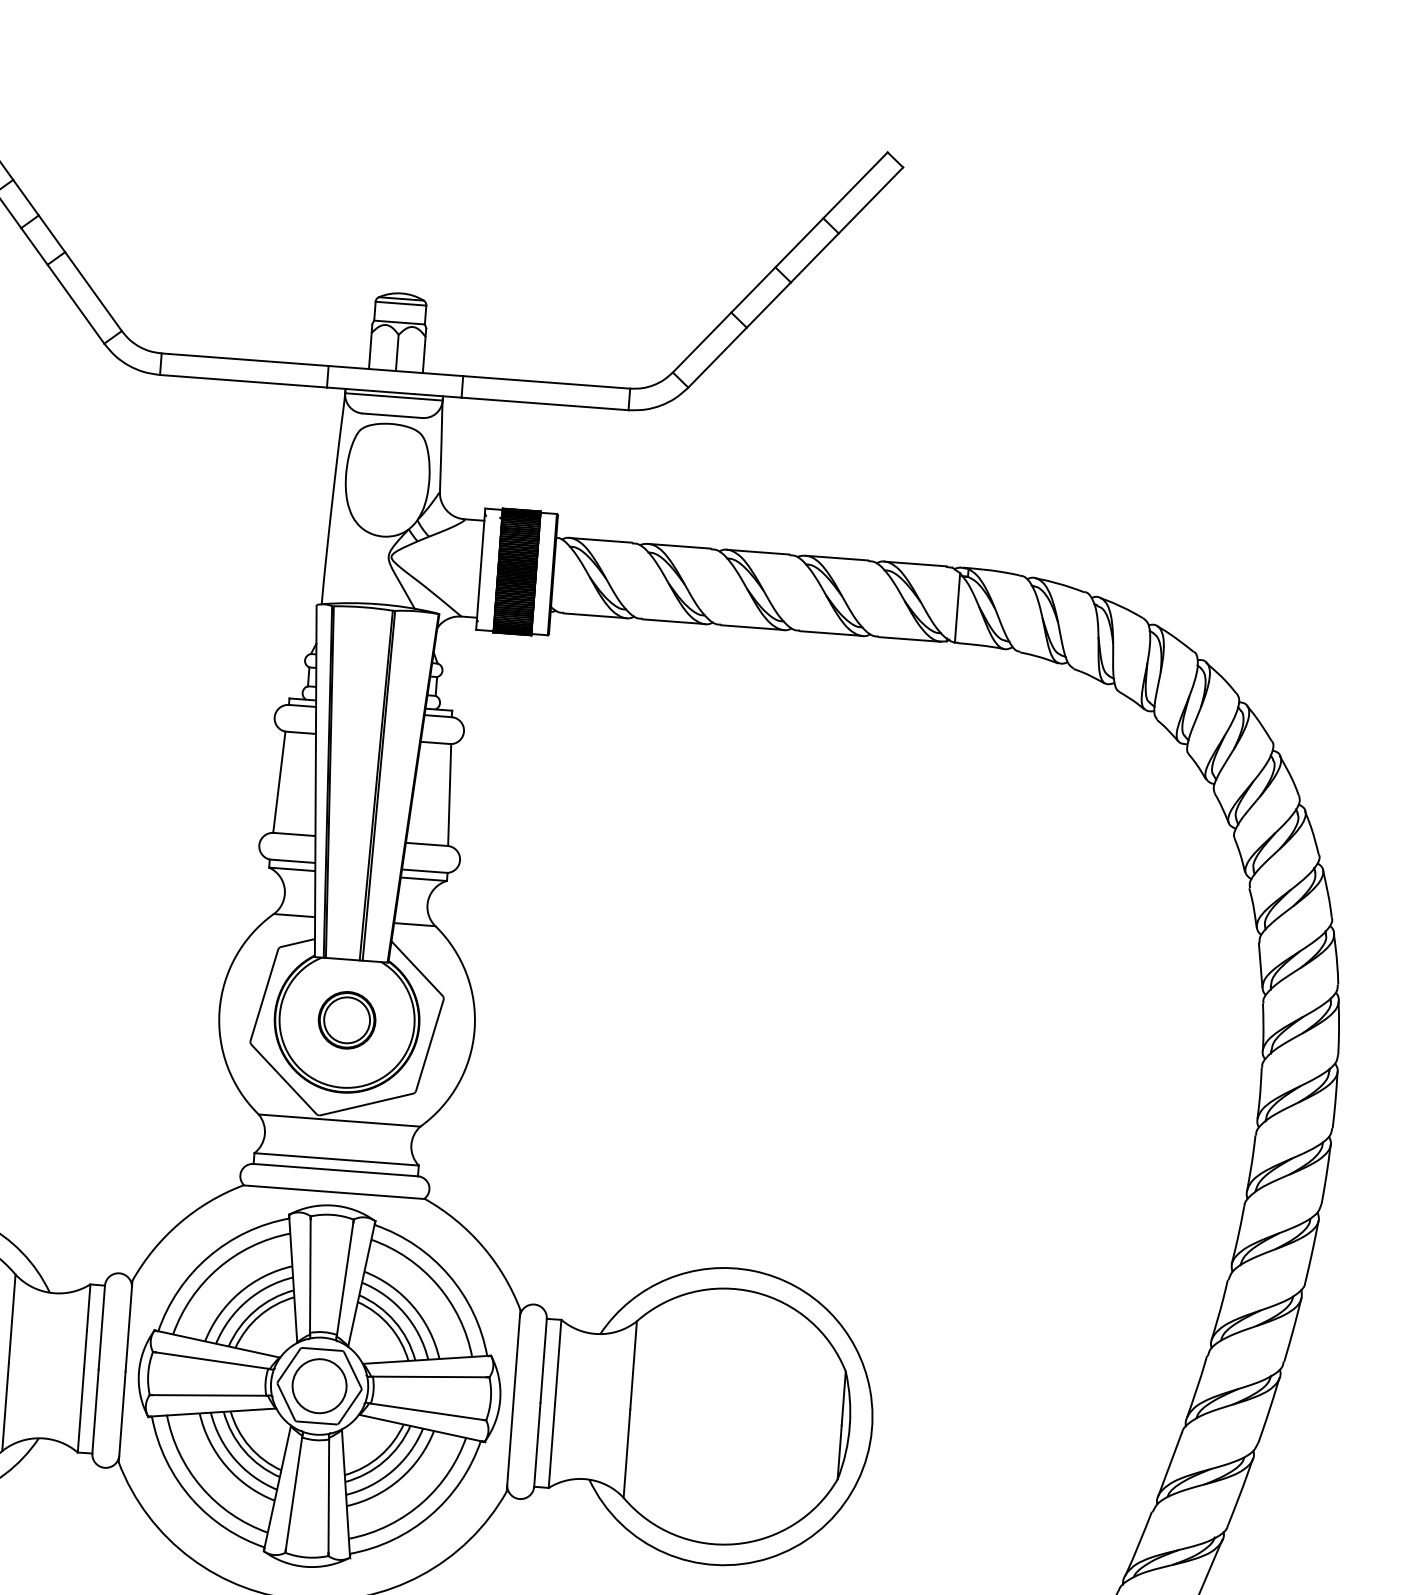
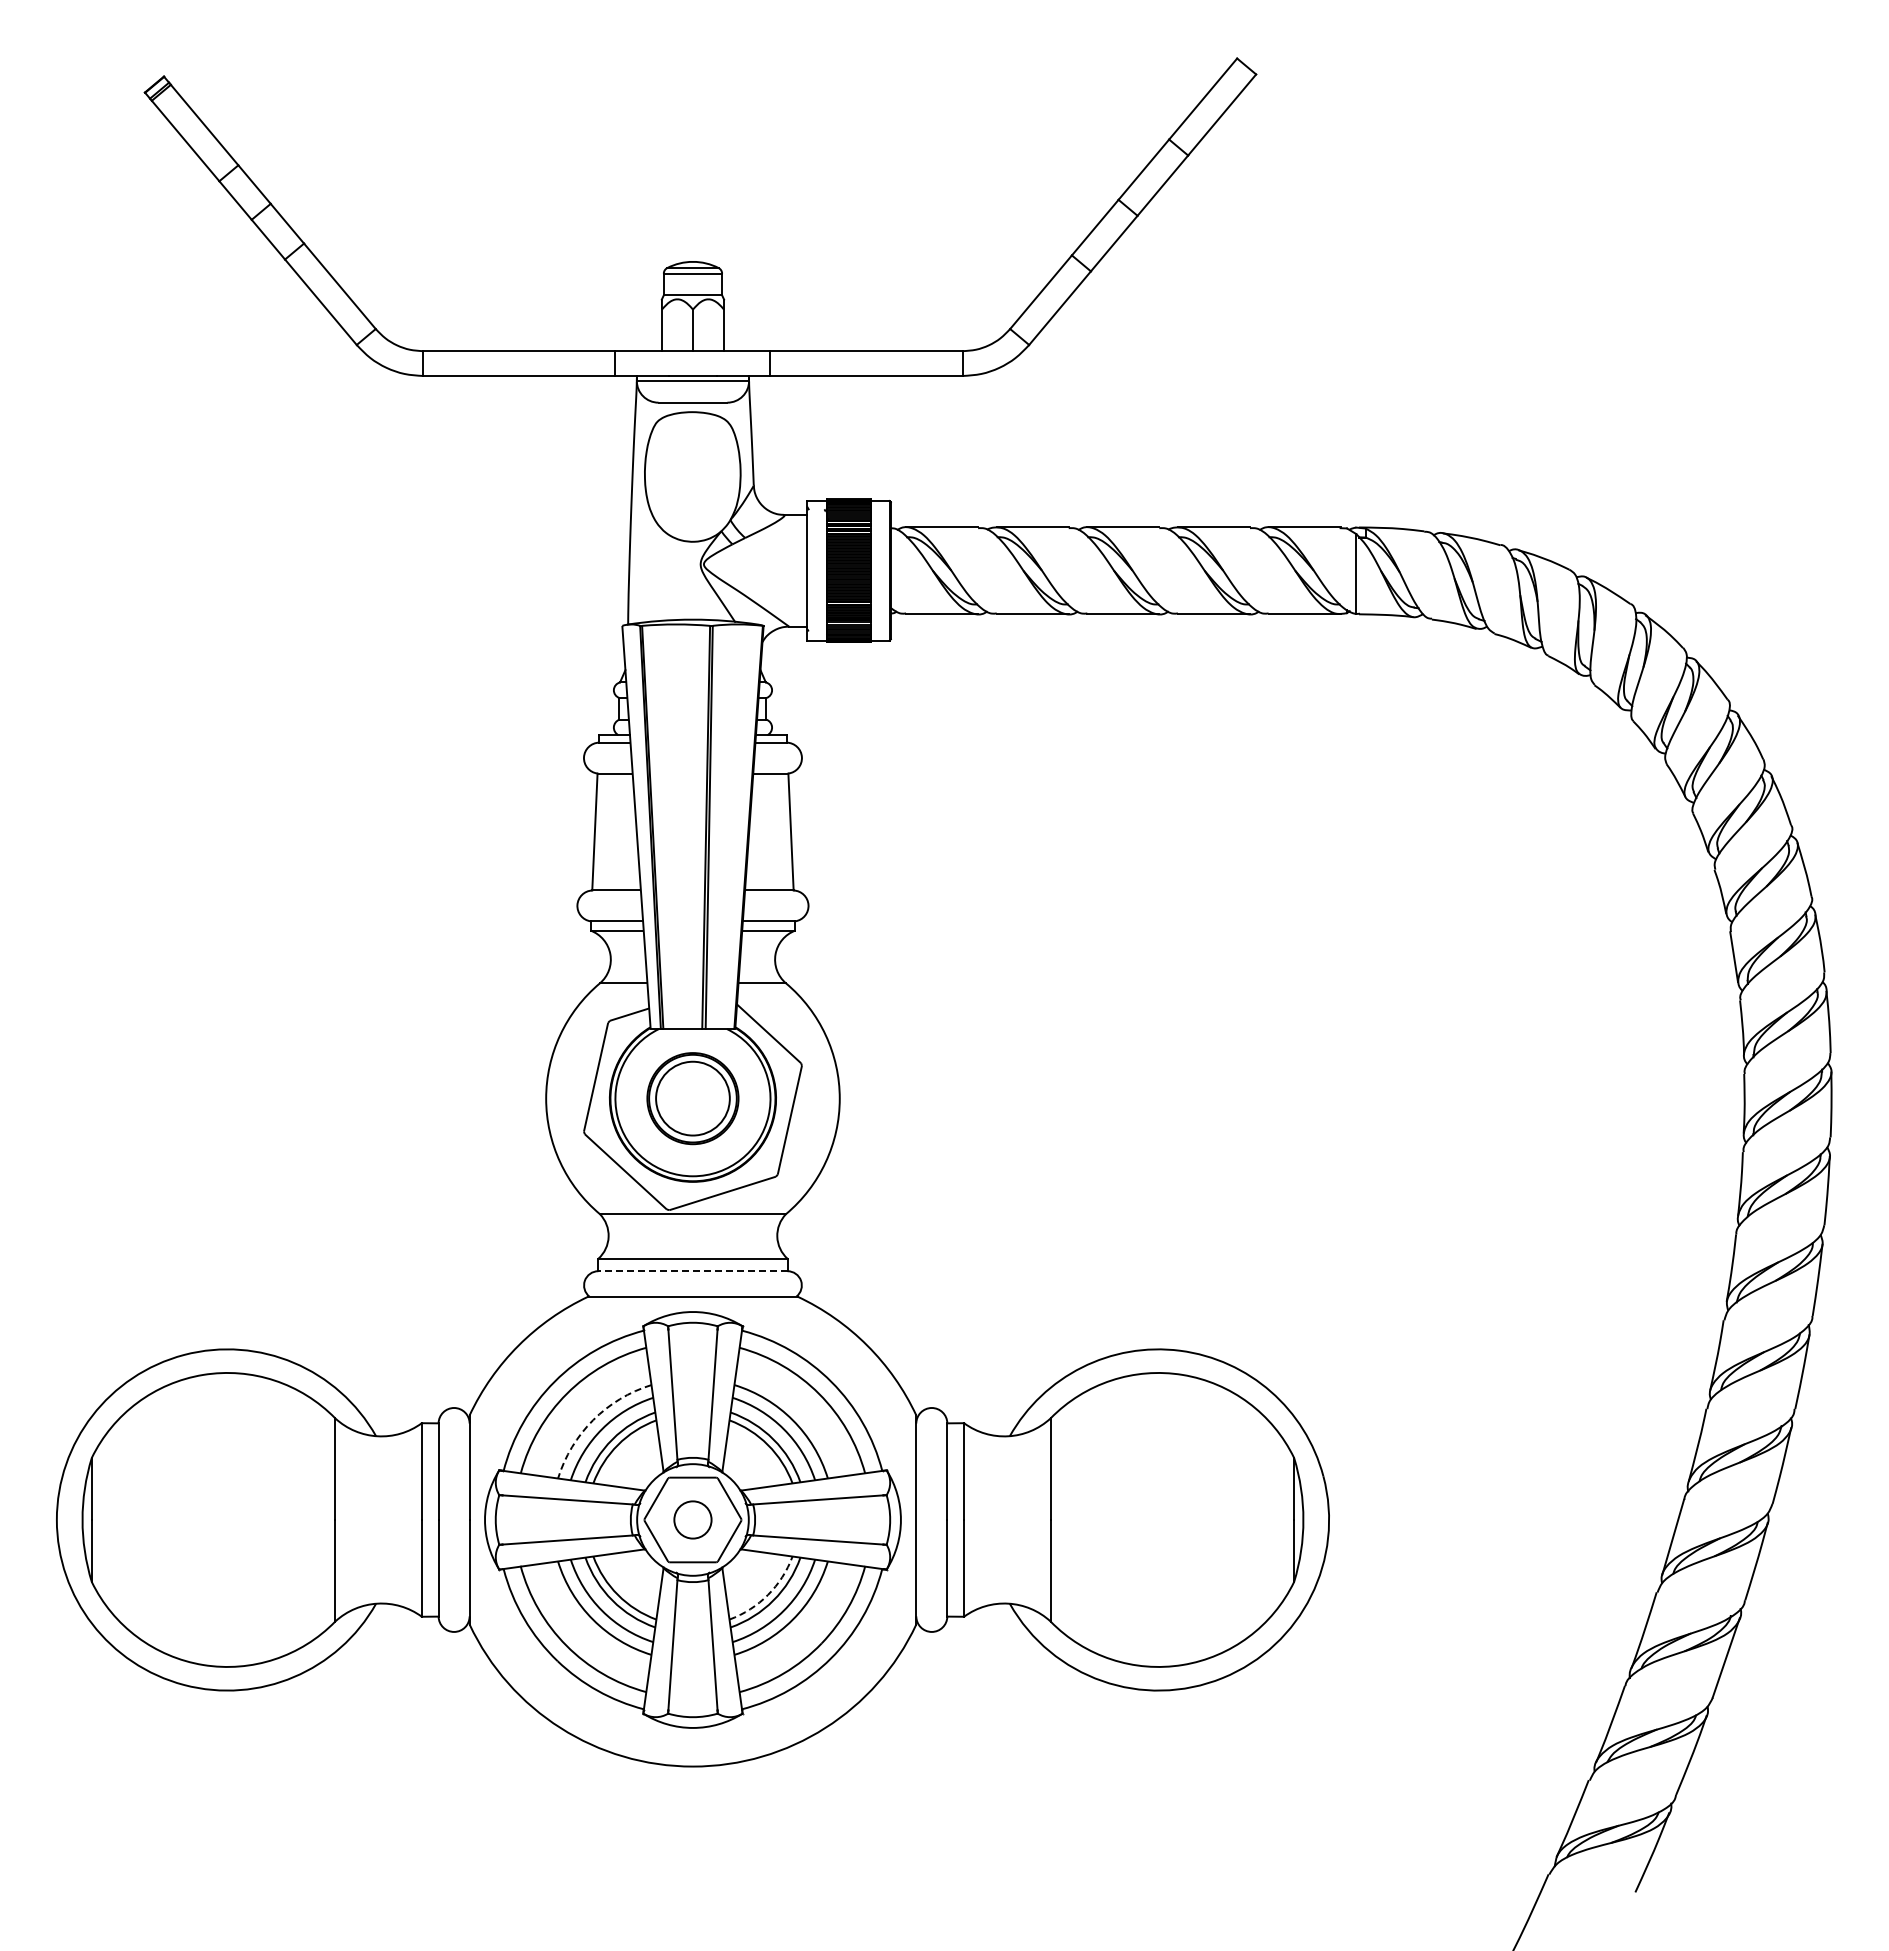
part: (346, 1020) -> (692, 1098), size x1.4
line: (335, 1170) -> (692, 1271), solid -> dashed
arc: (239, 1293) -> (593, 1420), solid -> dashed
circle: (319, 1385) -> (692, 1519), size x0.6
arc: (379, 1456) -> (767, 1595), solid -> dashed

